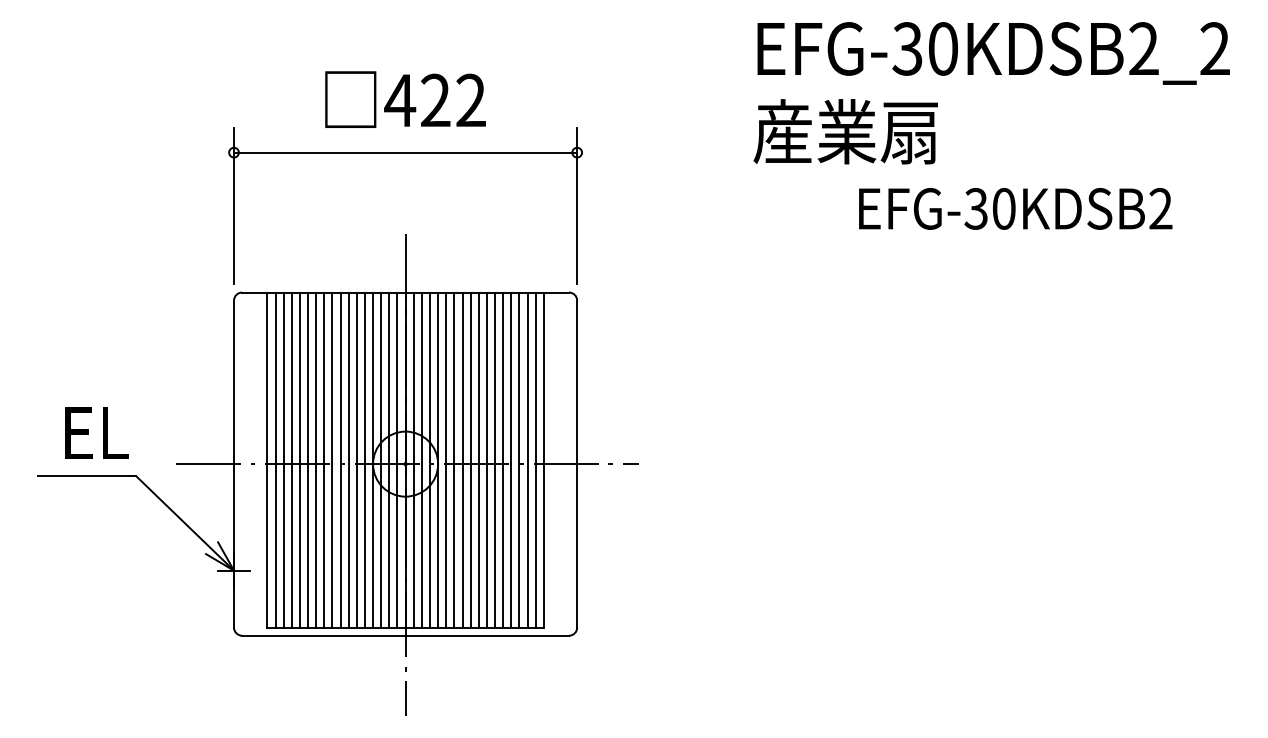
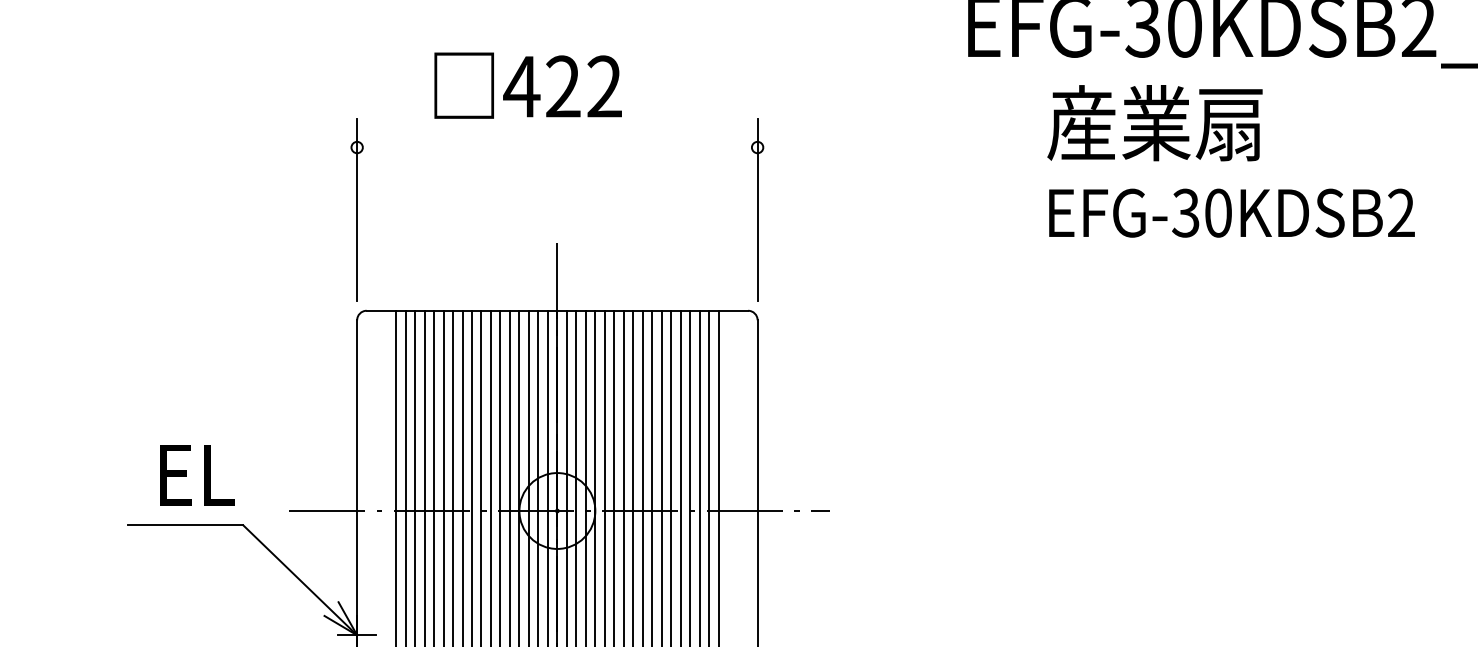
text: (405, 99) -> (528, 85), moved
text: (845, 131) -> (1154, 122), moved
line: (405, 152) -> (557, 147), removed
text: (1015, 208) -> (1231, 212), moved

